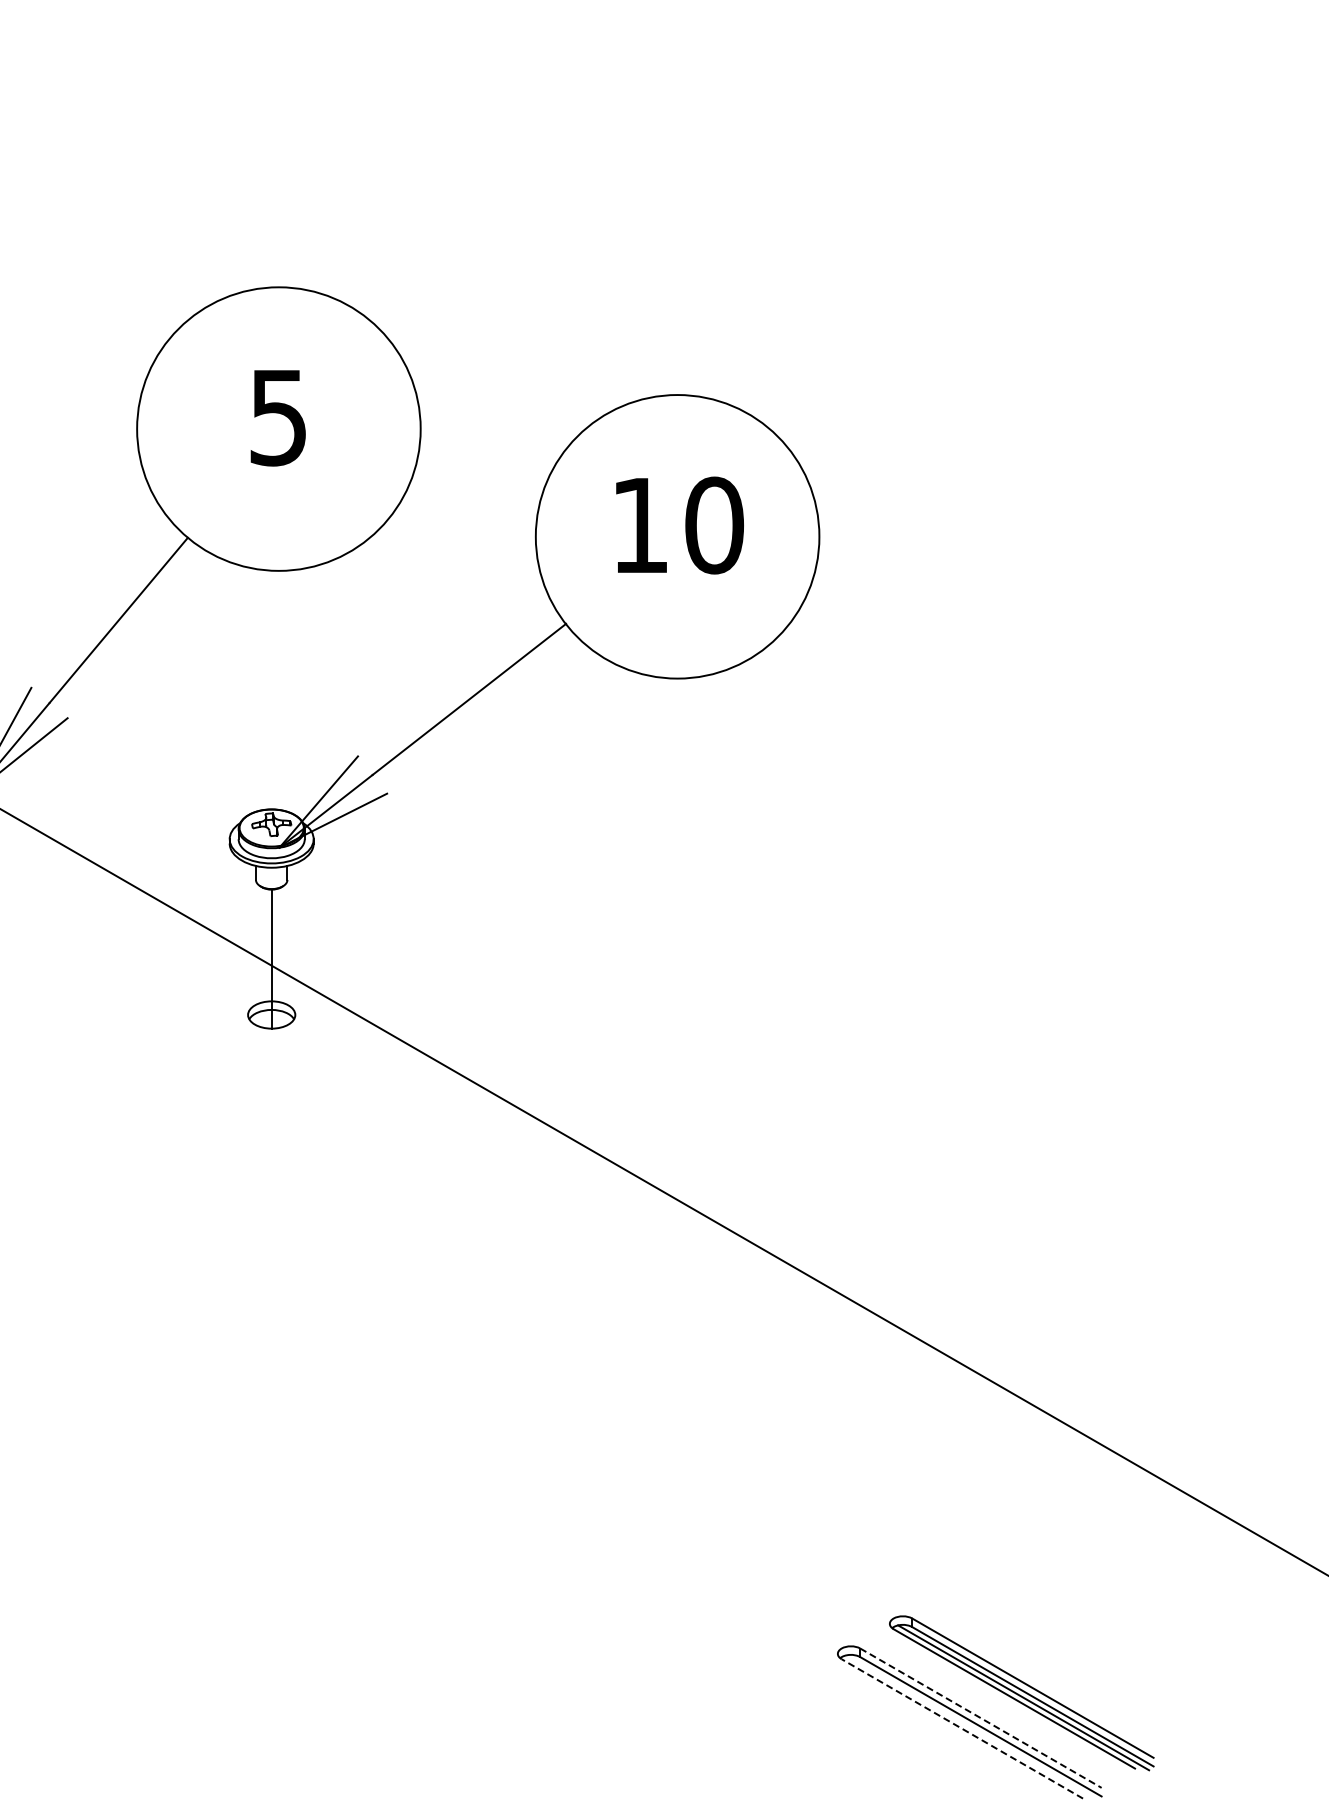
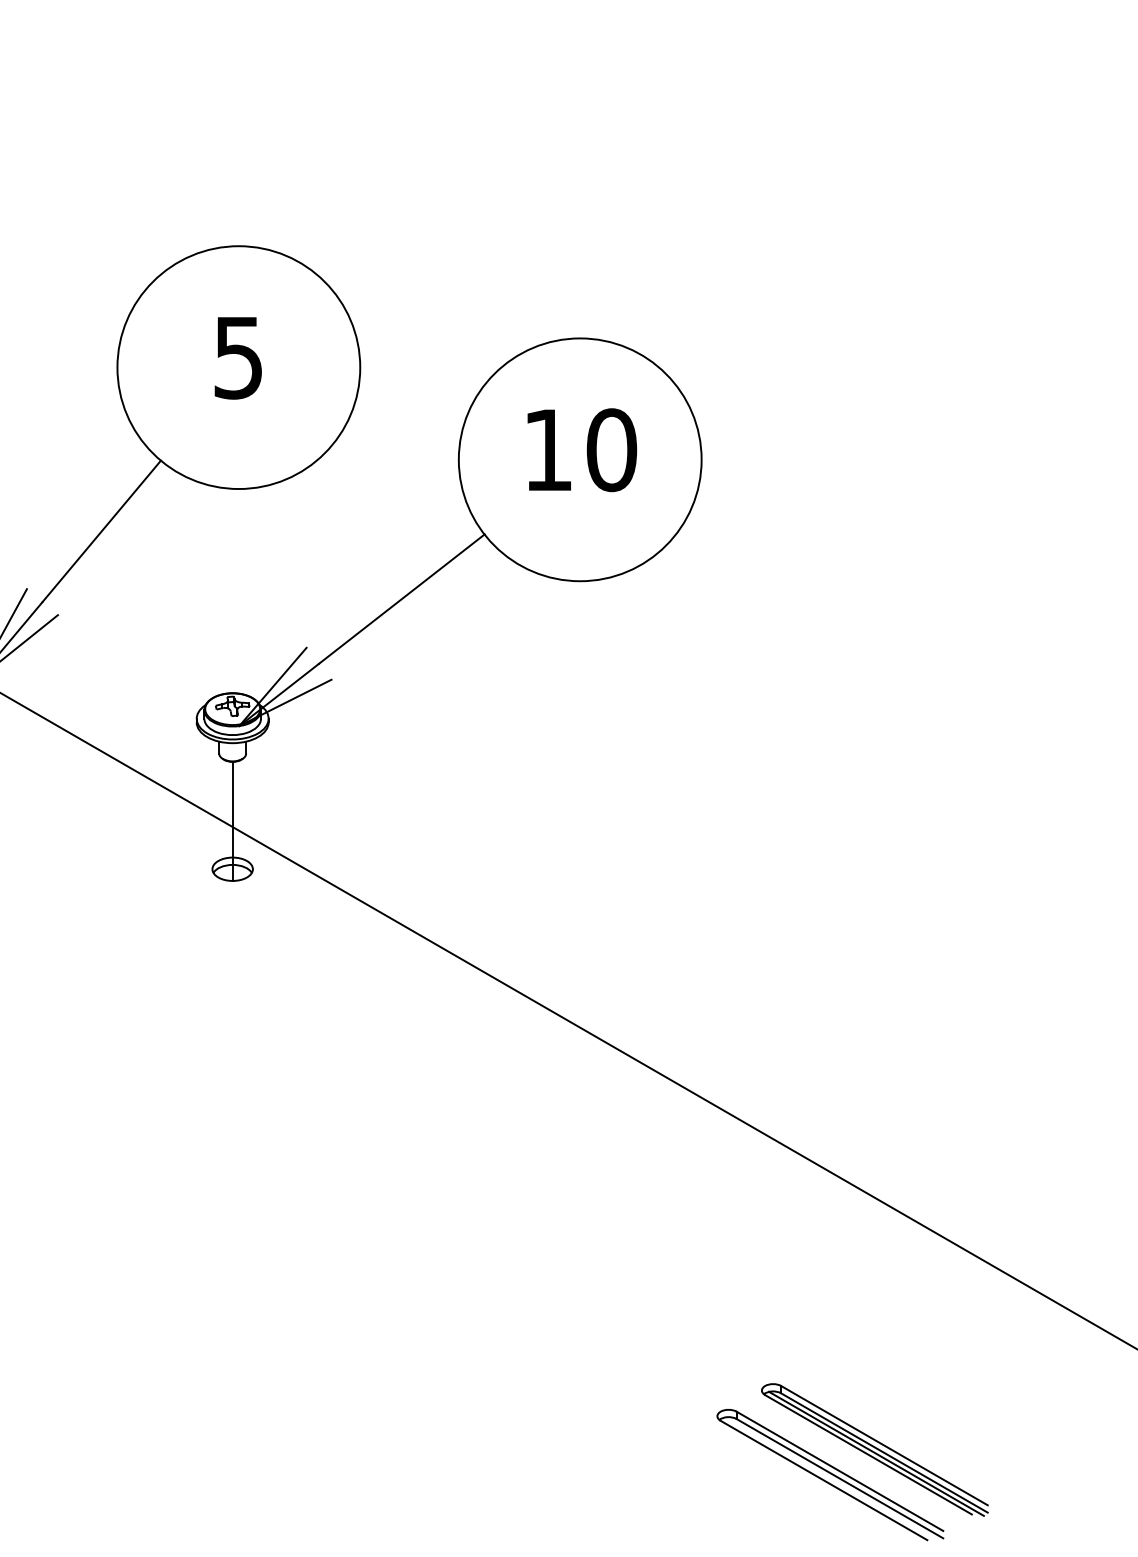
line: (981, 1718) -> (840, 1471), dashed -> solid
line: (961, 1728) -> (823, 1480), dashed -> solid

